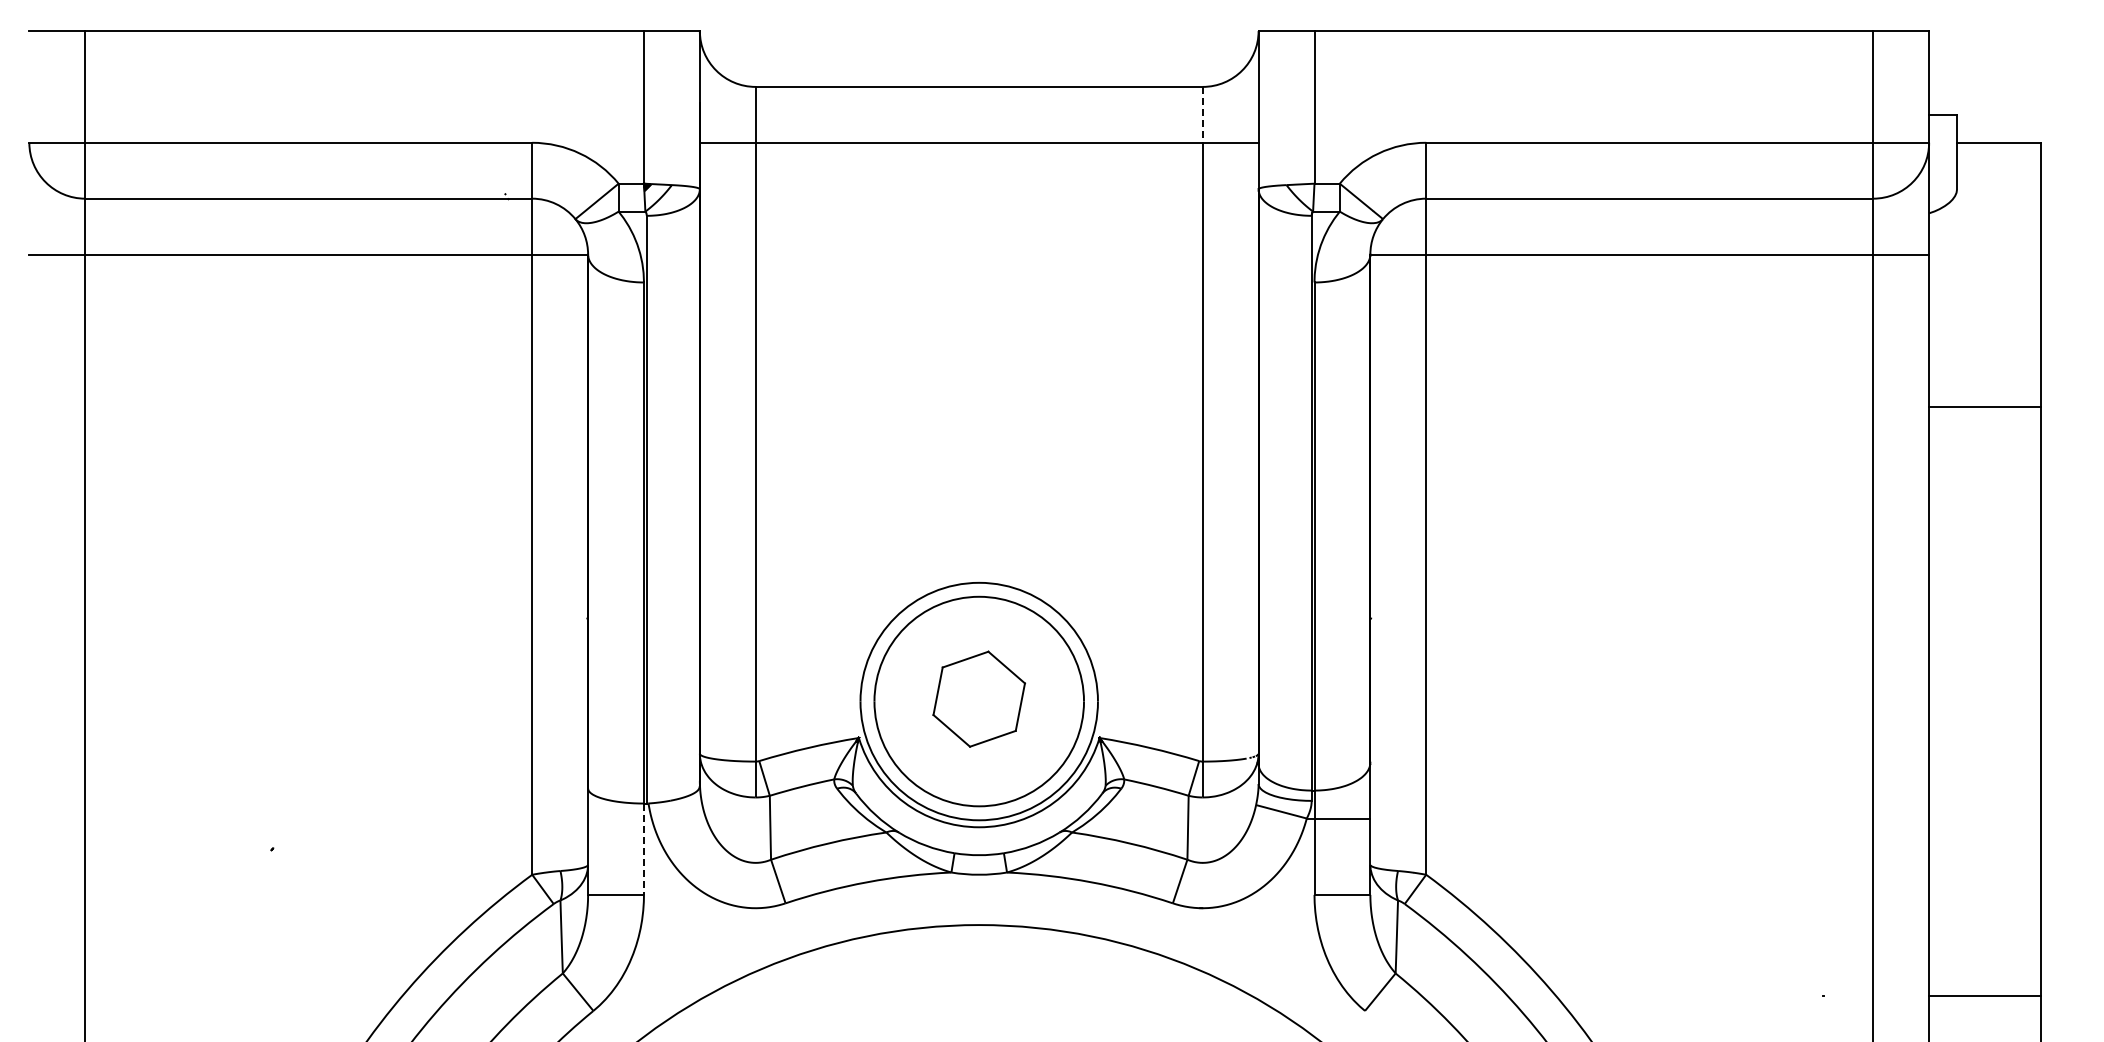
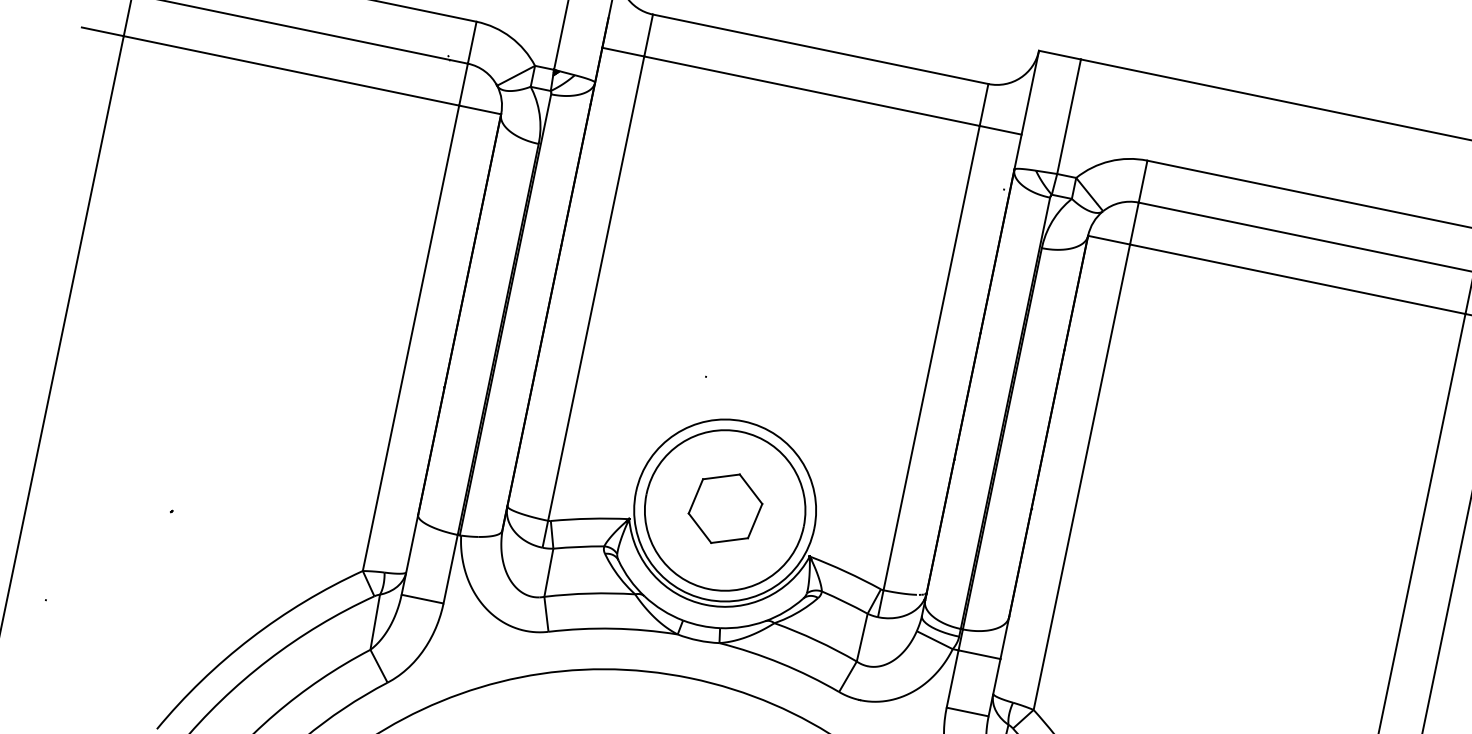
line: (1202, 114) -> (983, 104), dashed -> solid
line: (643, 849) -> (450, 569), dashed -> solid

